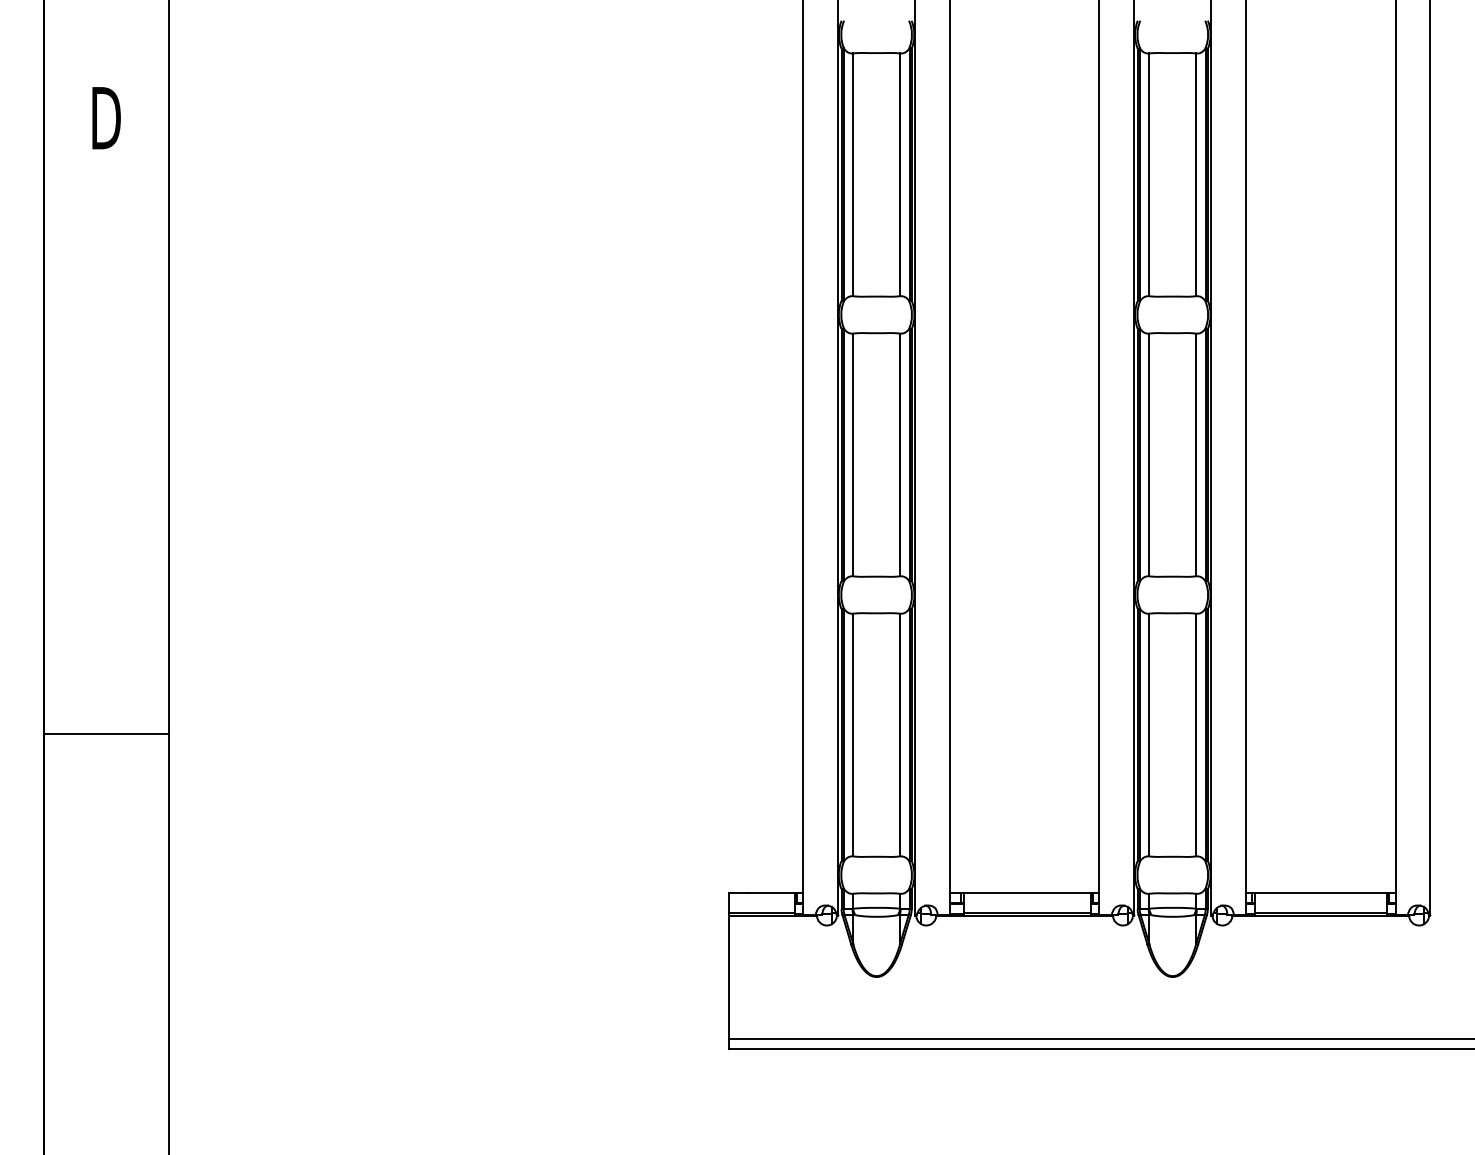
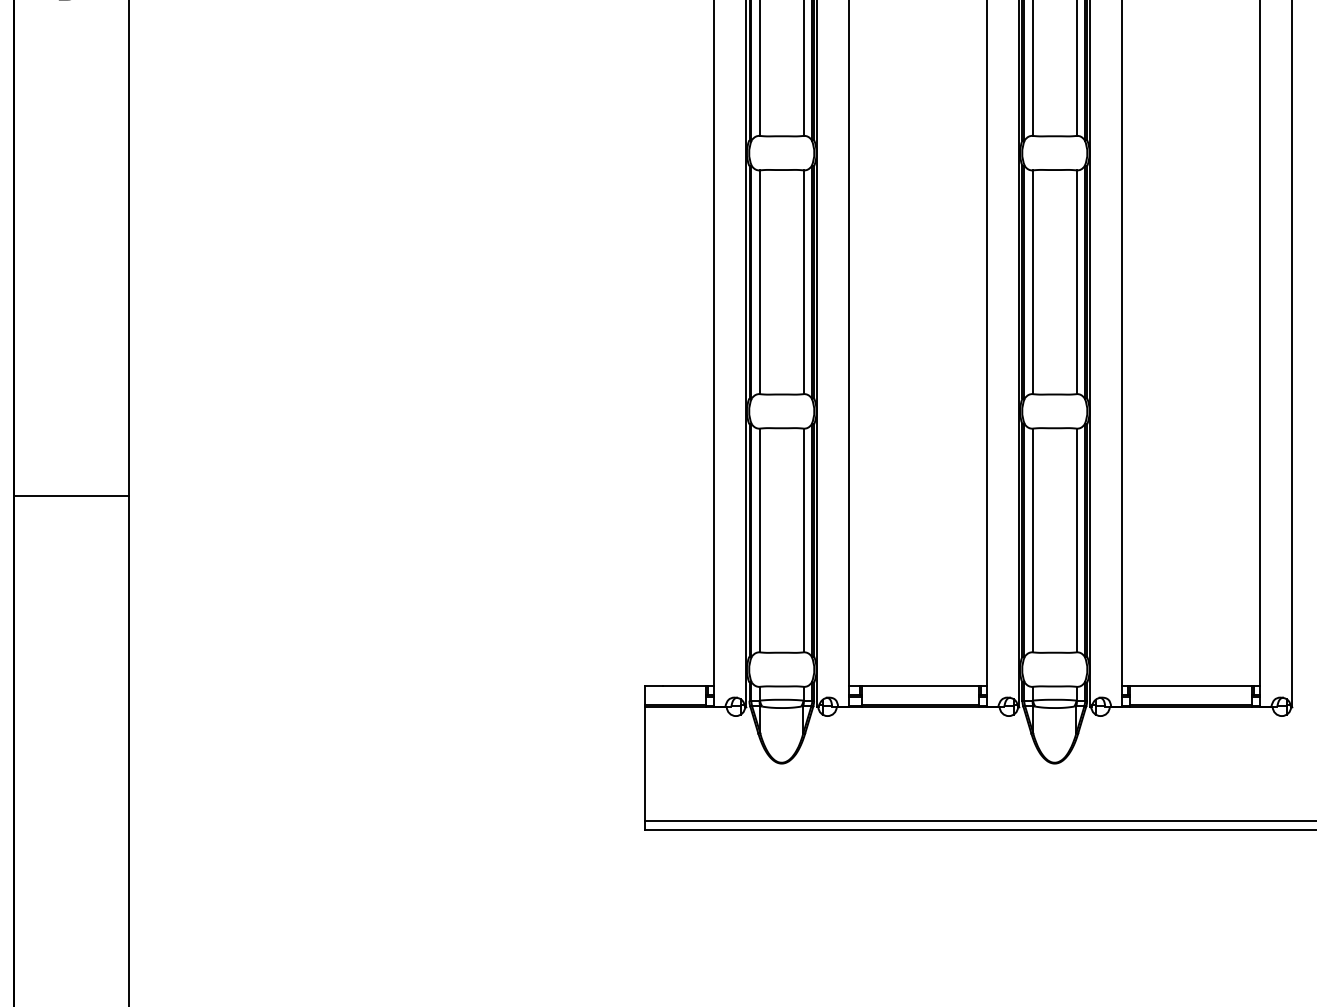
line: (106, 733) -> (71, 495), moved

